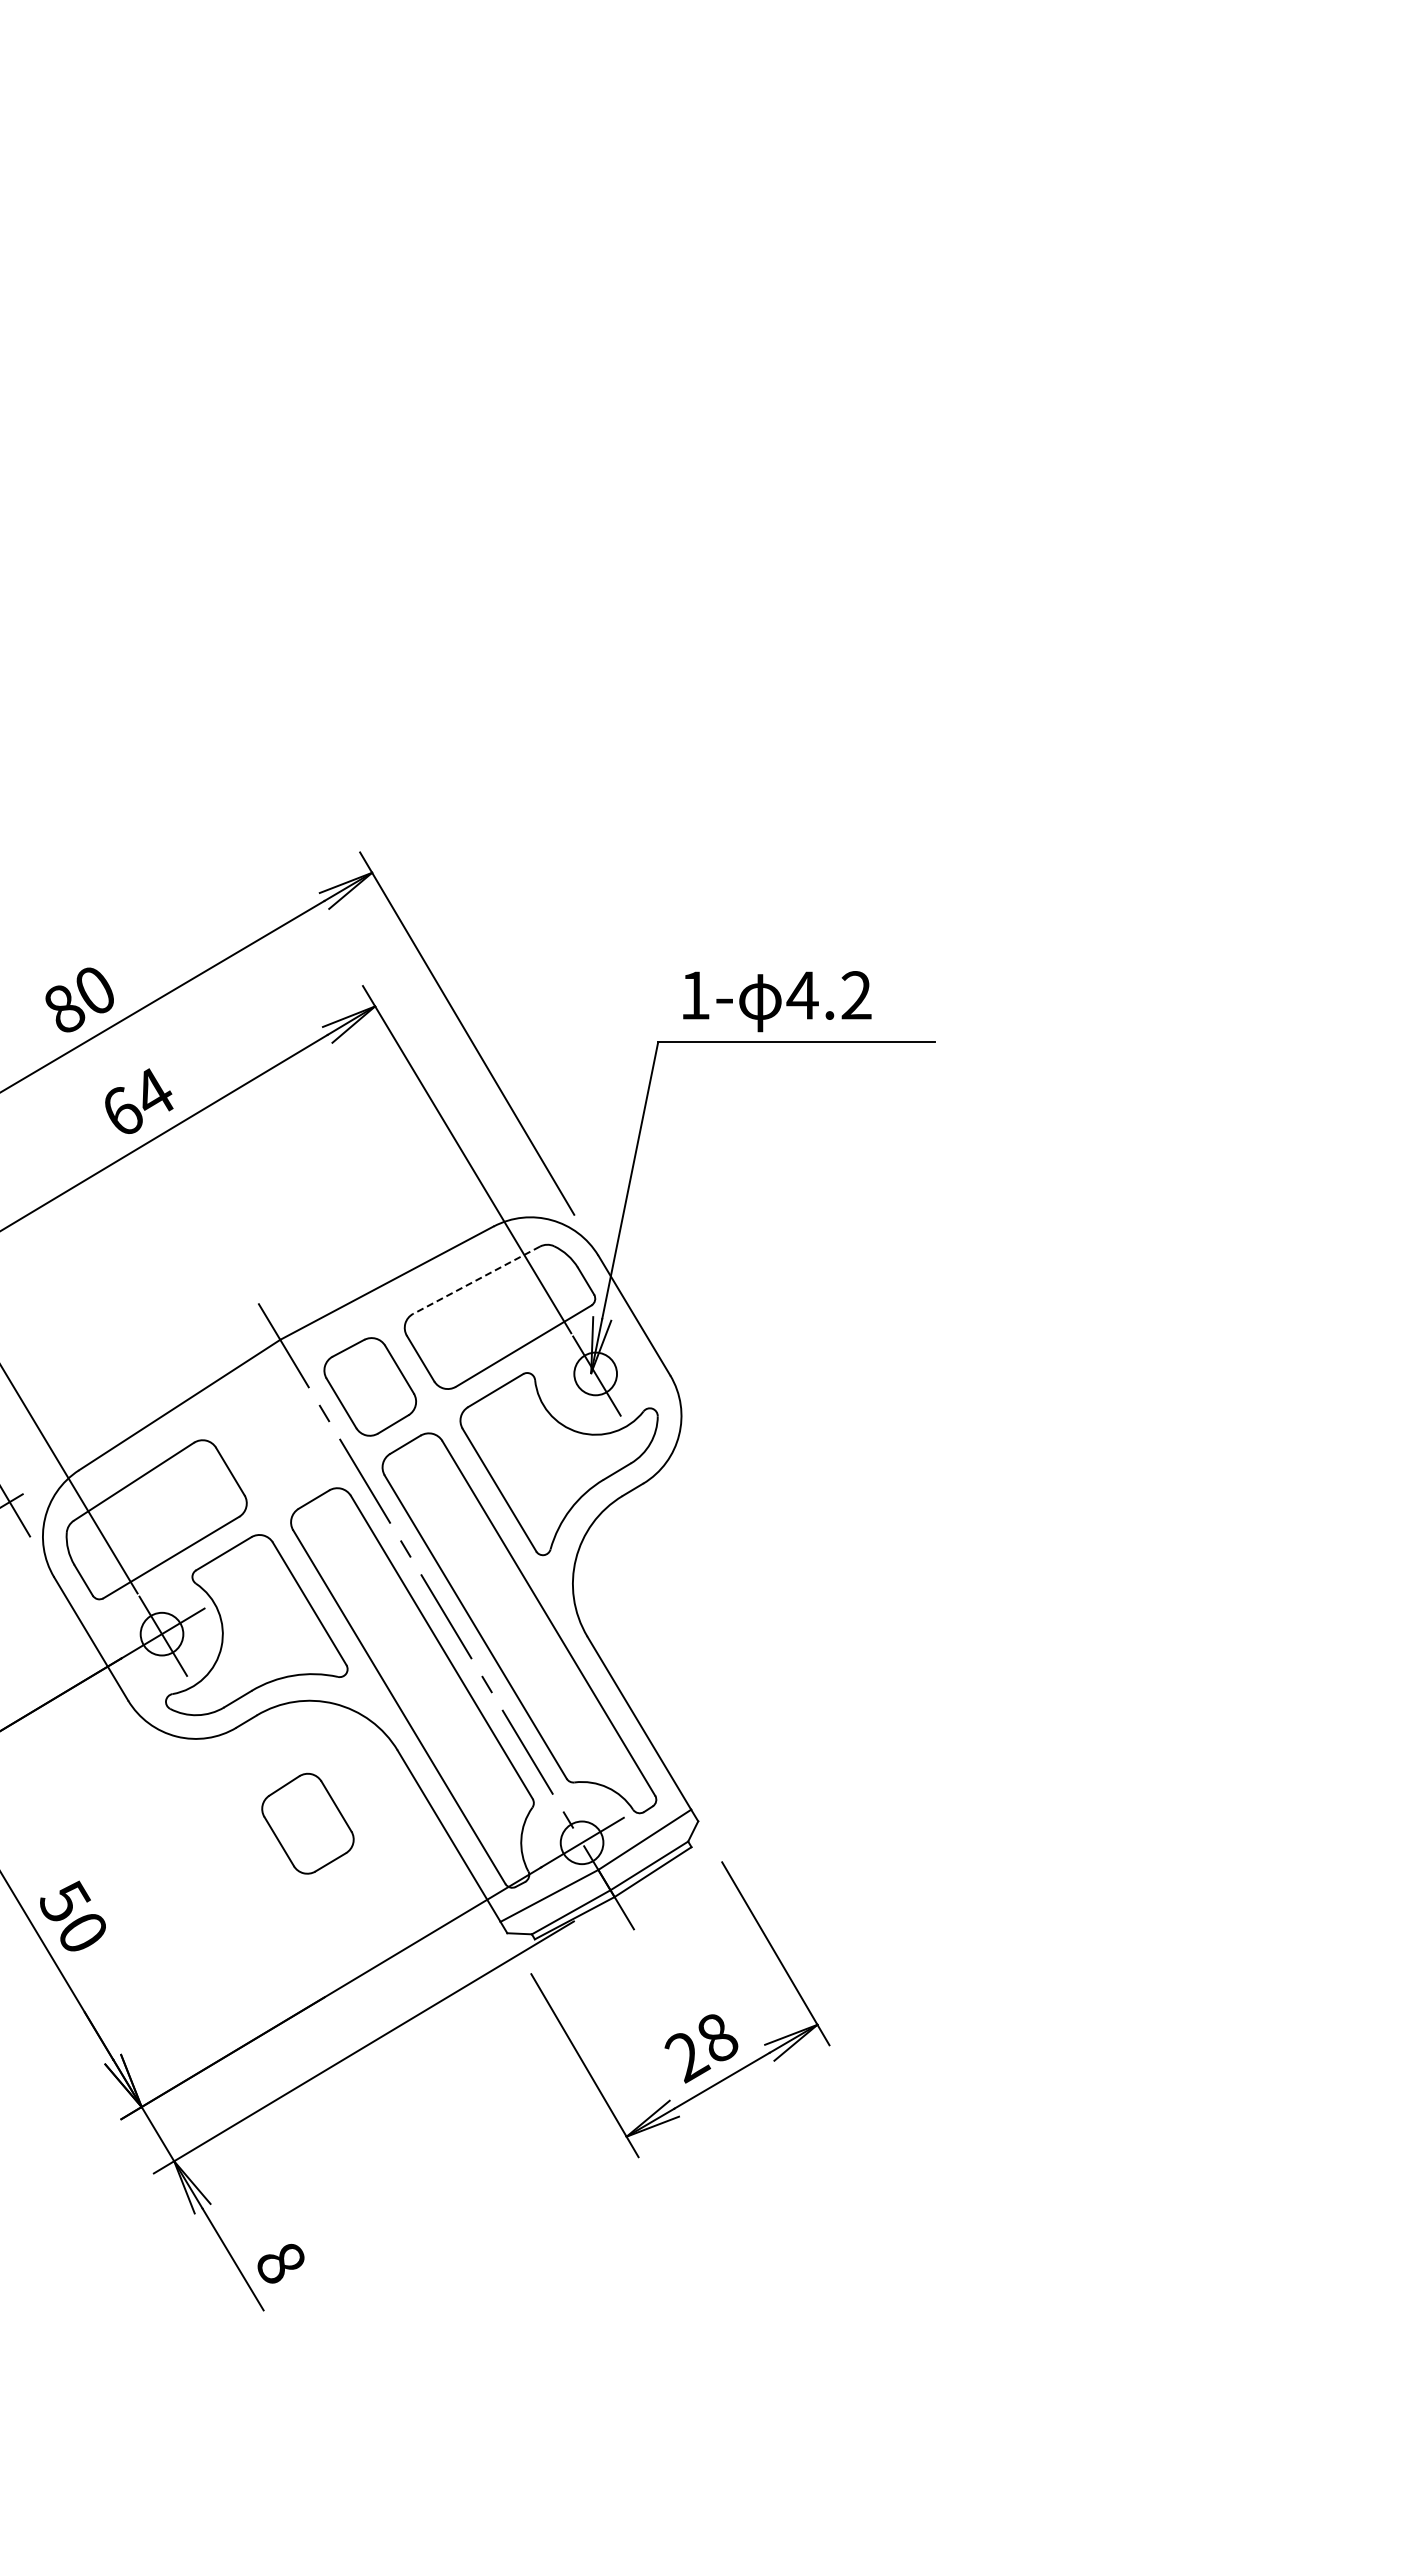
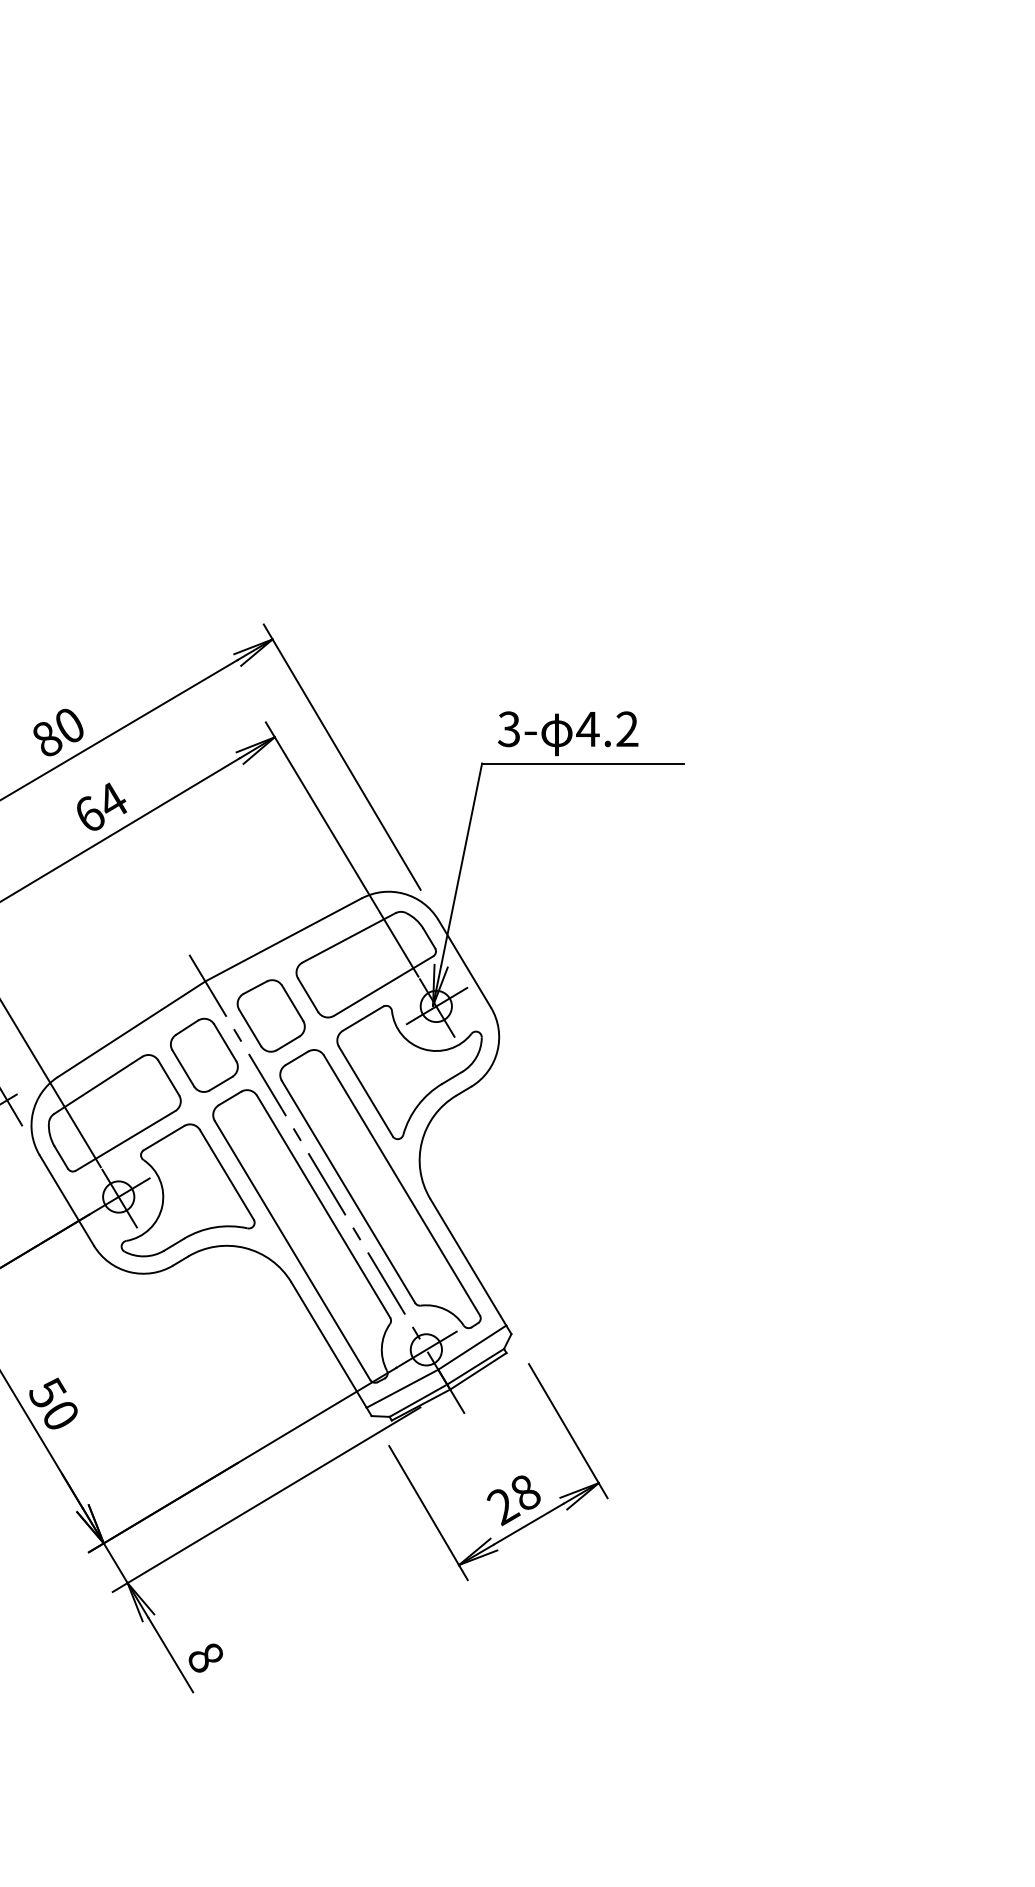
text: (694, 995) -> (508, 729), 1- -> 3-
line: (476, 1280) -> (349, 938), dashed -> solid
line: (597, 1372) -> (437, 1005), added
part: (307, 1823) -> (204, 1055), moved

